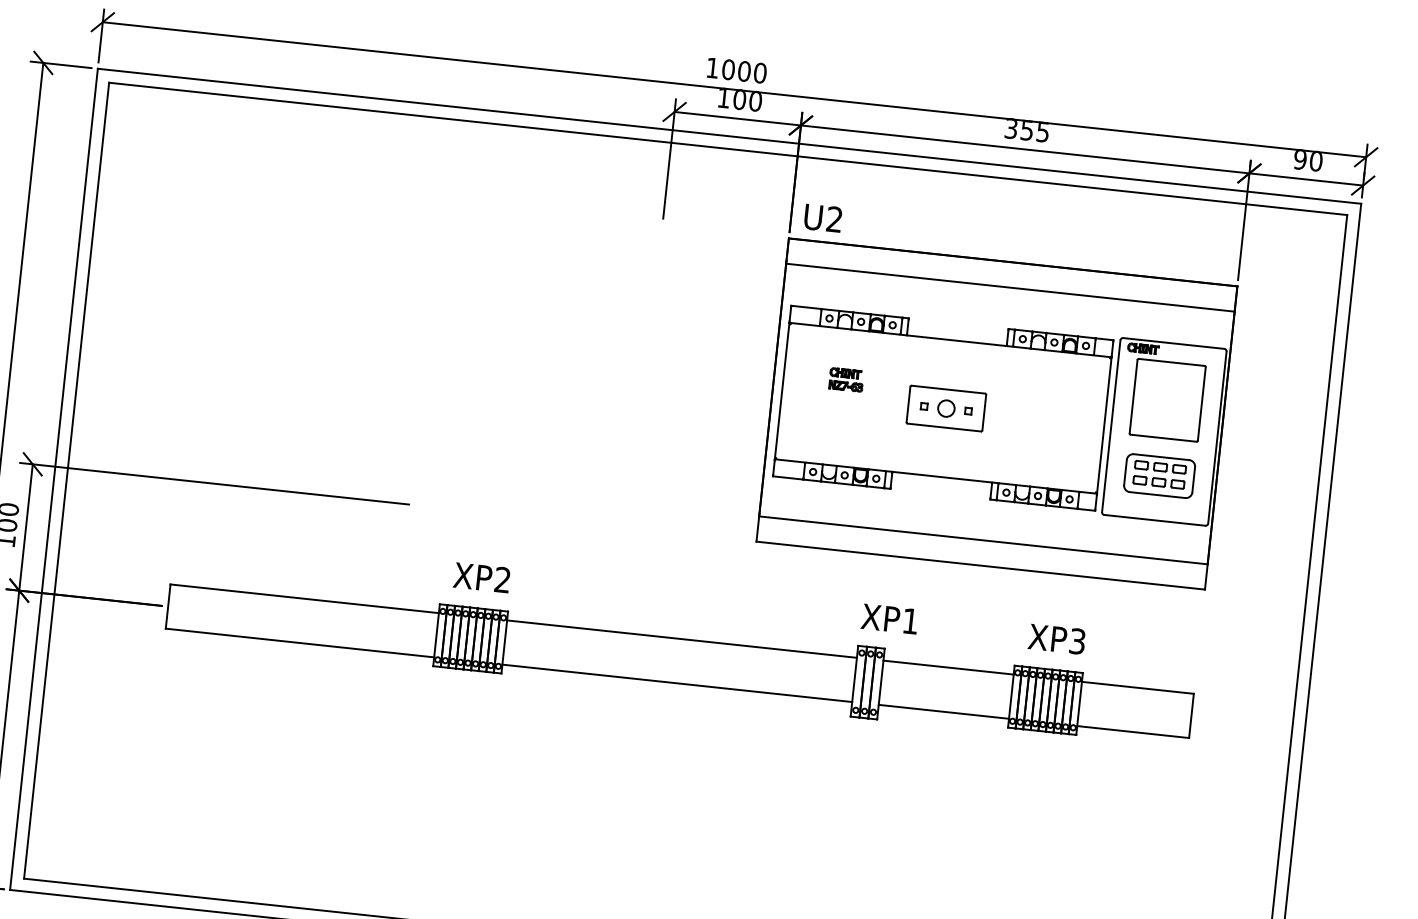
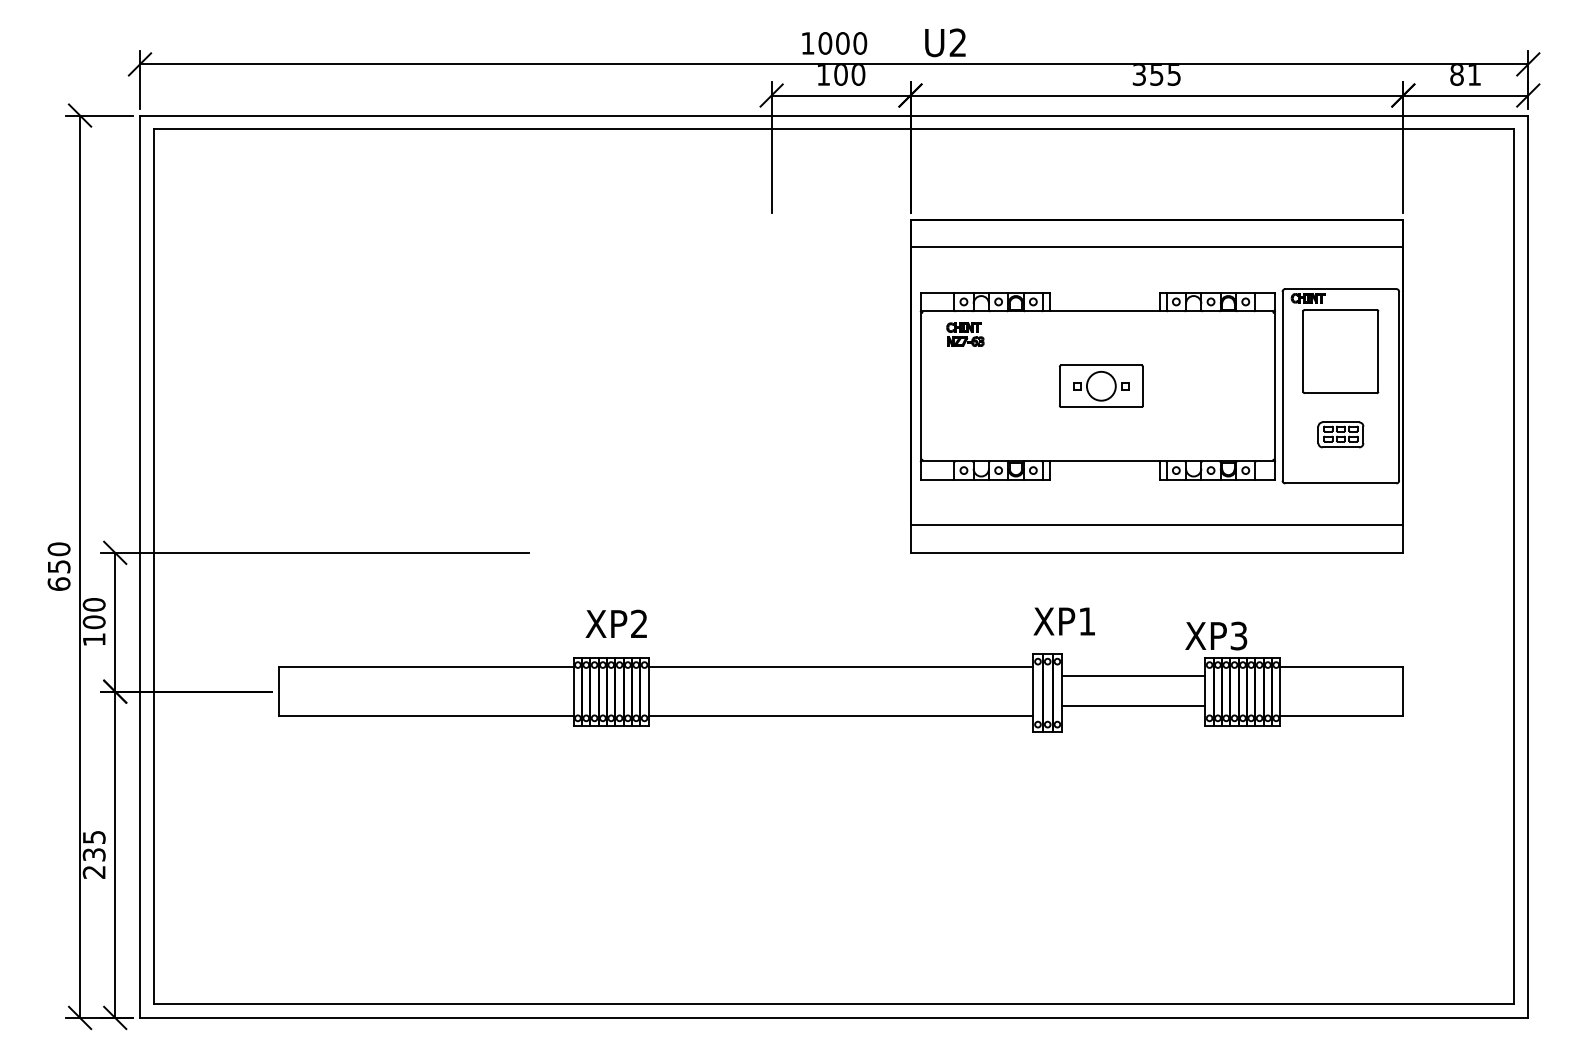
text: (1307, 161) -> (1465, 75), 90 -> 81
text: (823, 218) -> (945, 42), moved
part: (846, 379) -> (965, 334), moved
circle: (946, 408) -> (1101, 386), size x1.6
part: (1159, 475) -> (1340, 434), size x0.6
text: (1057, 638) -> (1216, 635), moved
line: (948, 667) -> (1133, 706), moved
line: (943, 711) -> (1133, 675), moved

